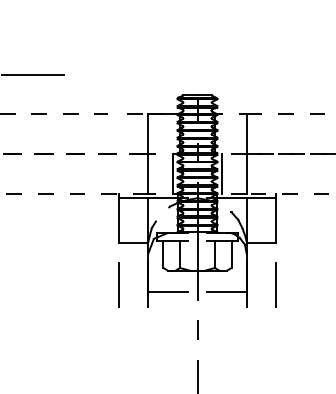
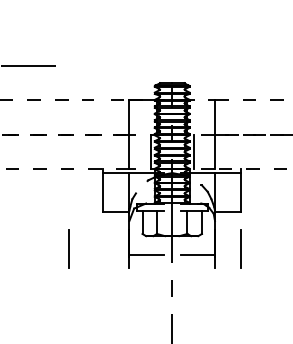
line: (118, 284) -> (69, 248), moved

